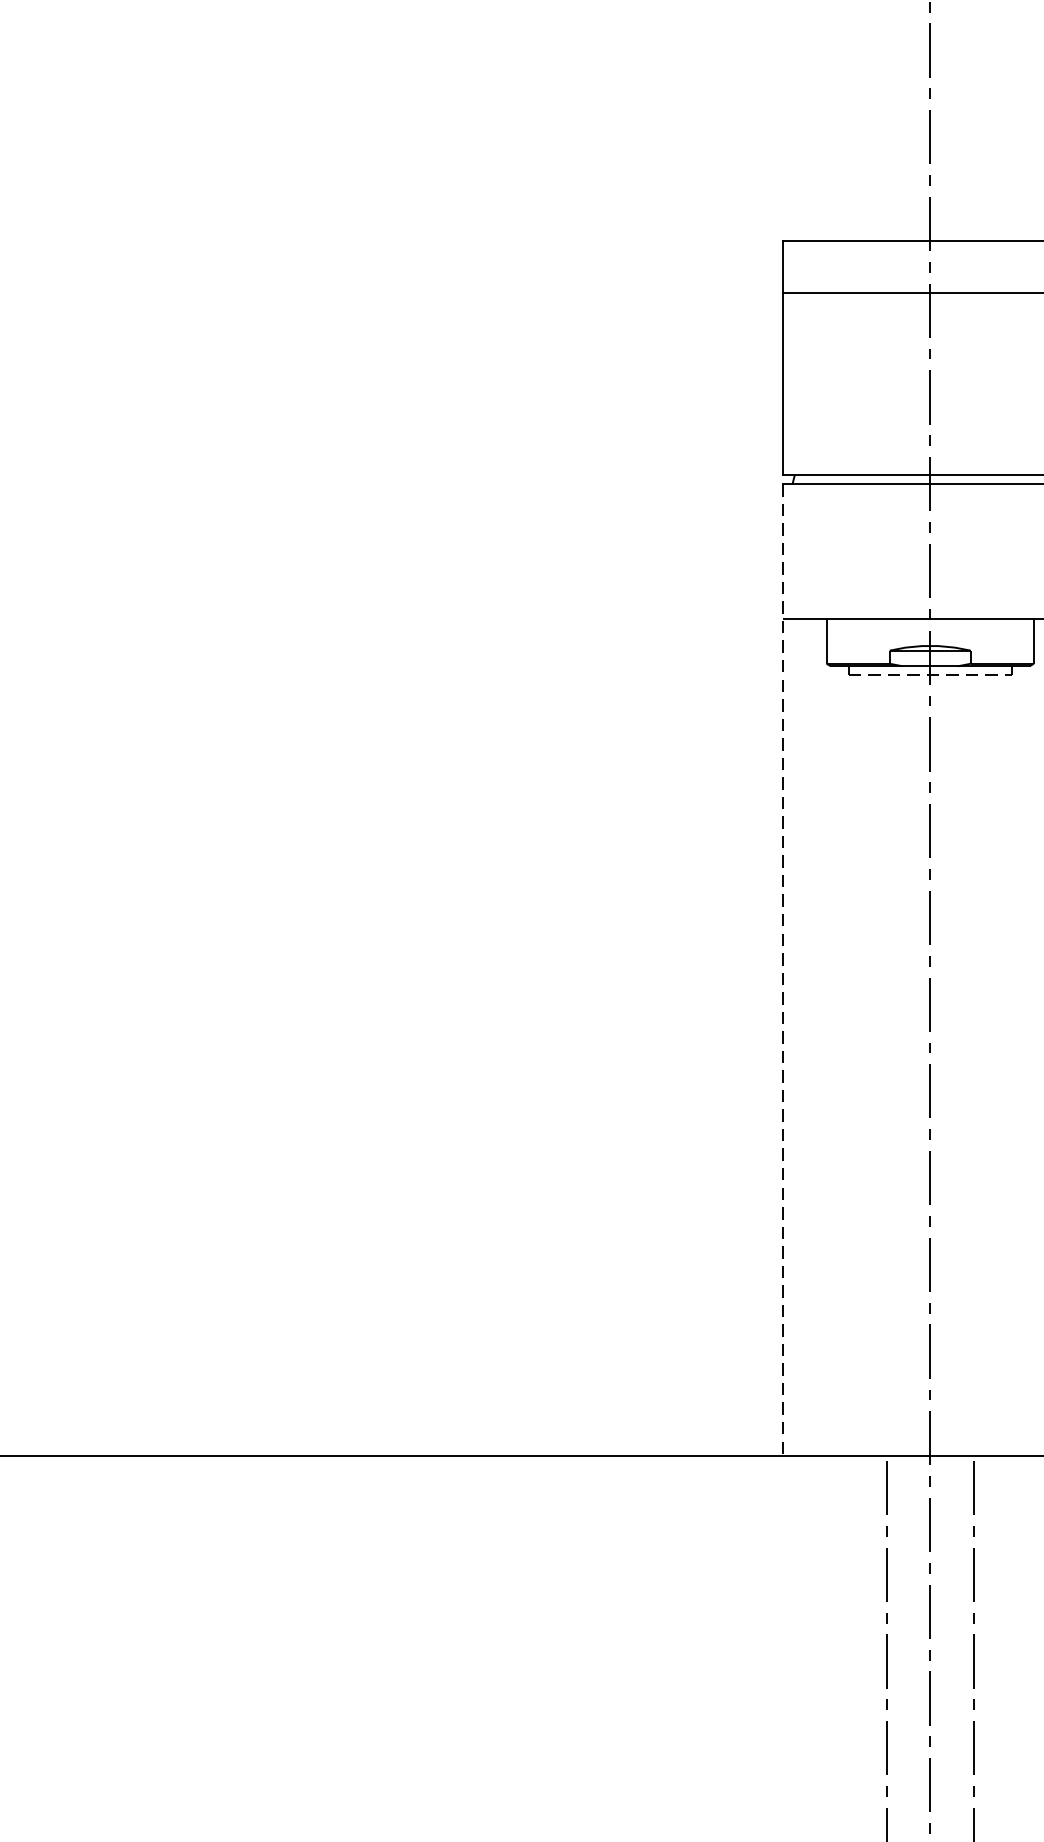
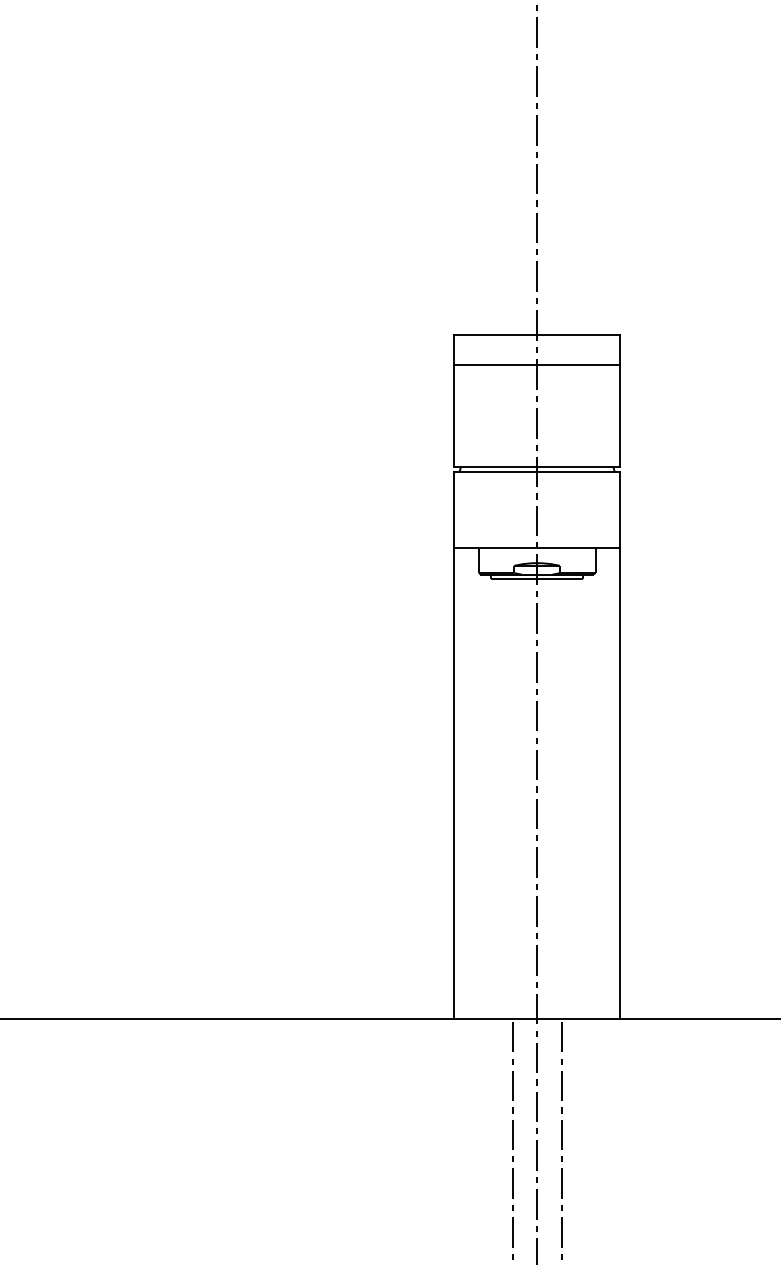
line: (930, 674) -> (537, 579), dashed -> solid
line: (783, 971) -> (454, 746), dashed -> solid

